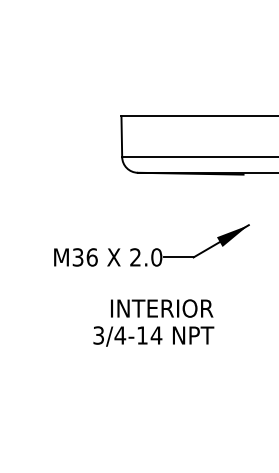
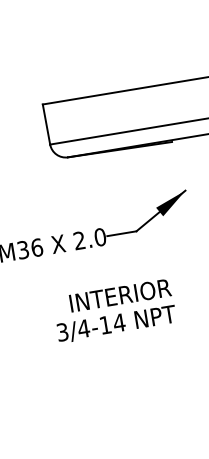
text: (153, 322) -> (114, 310), moved

